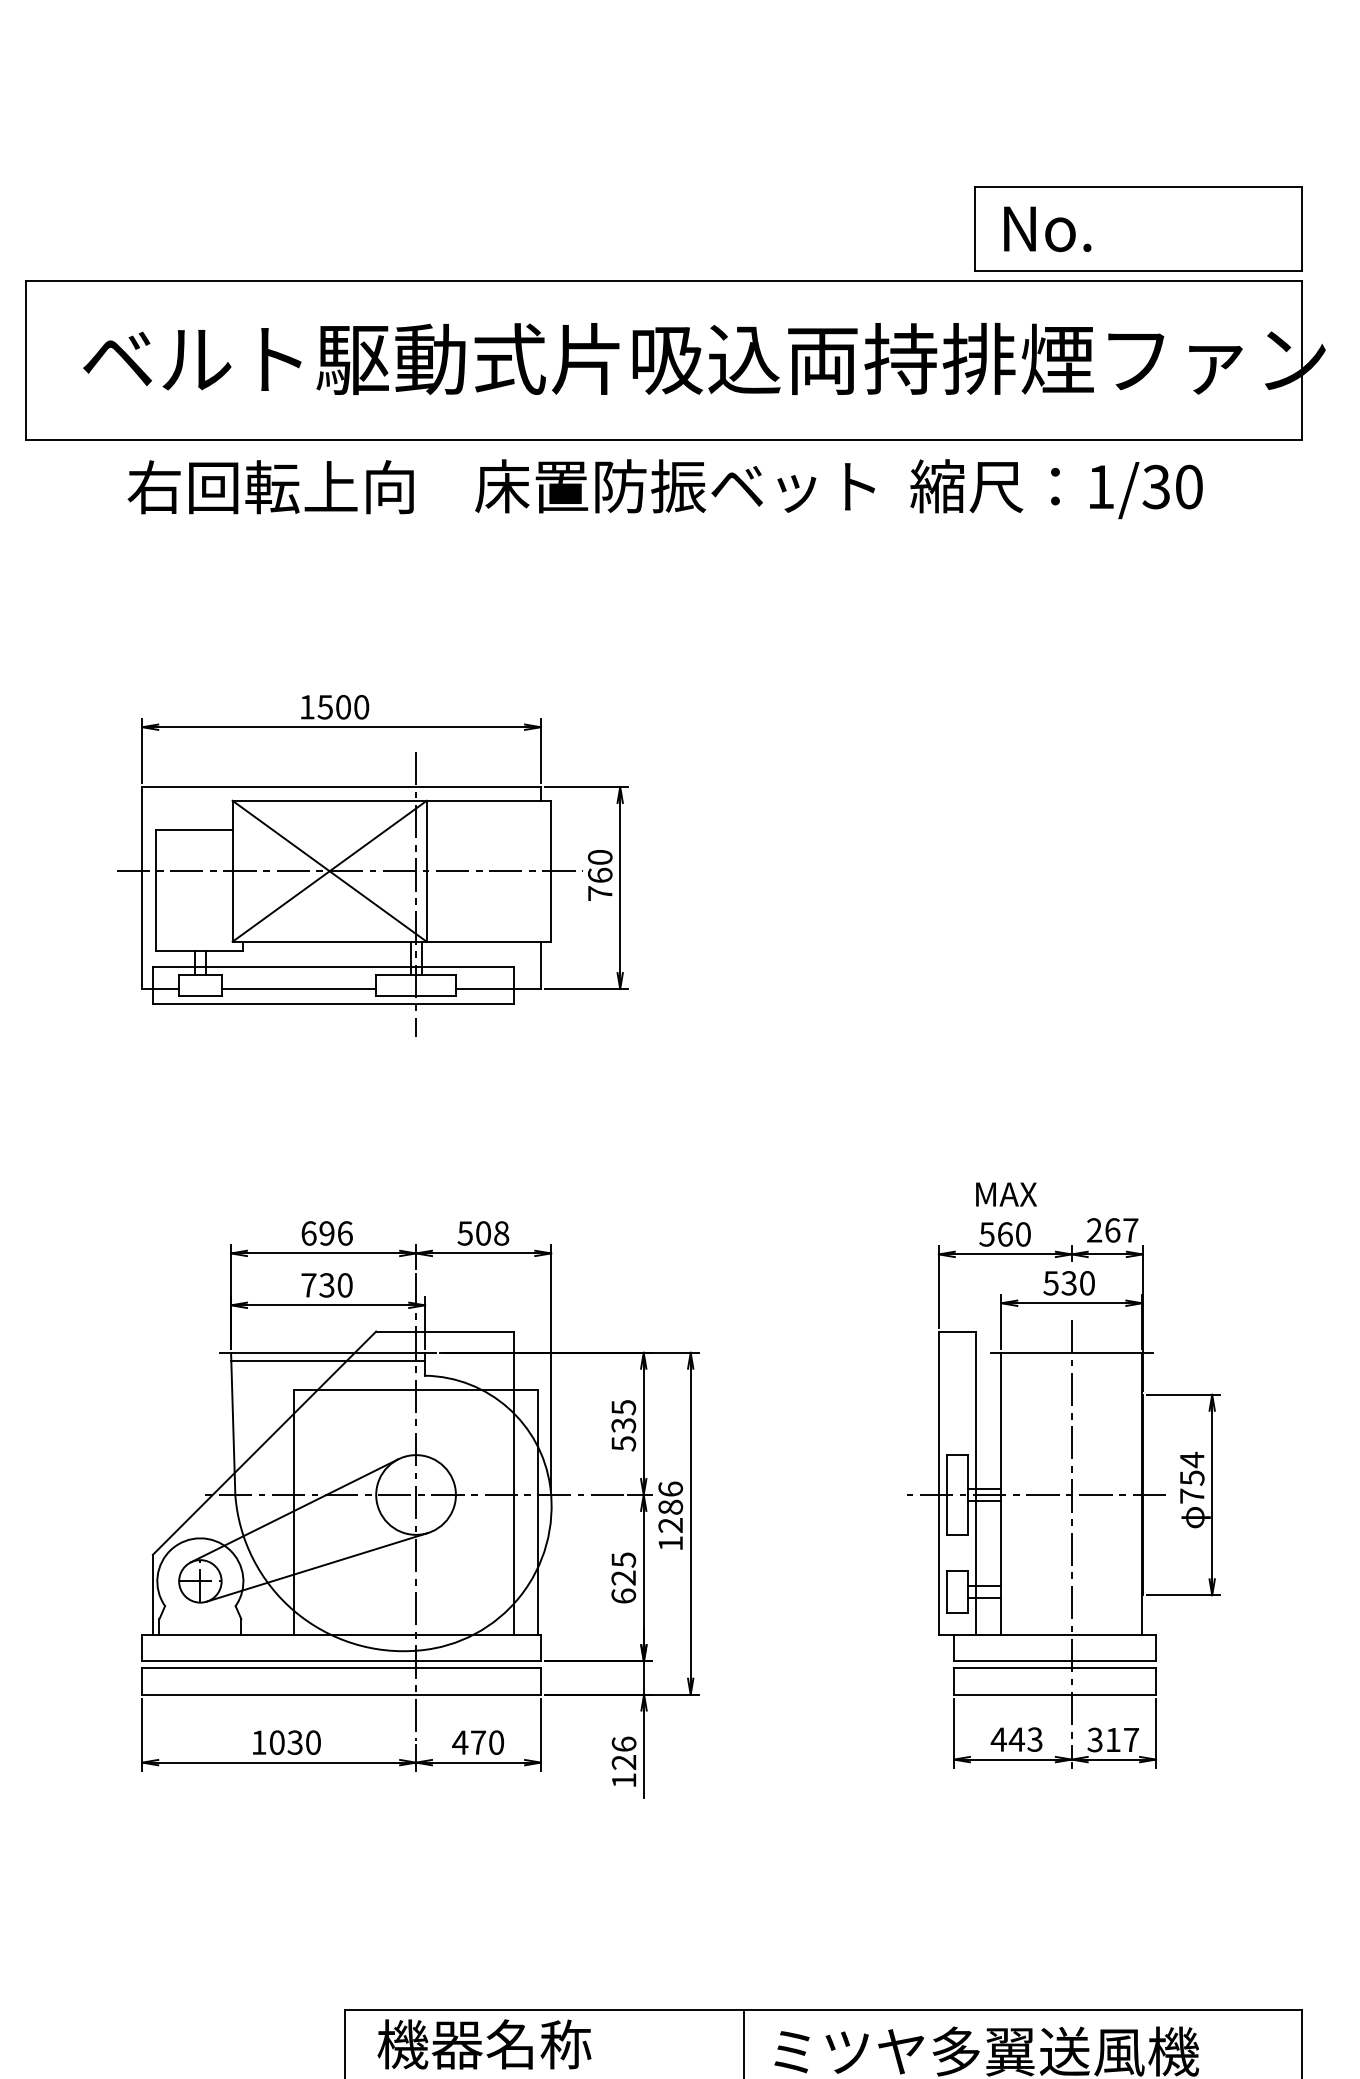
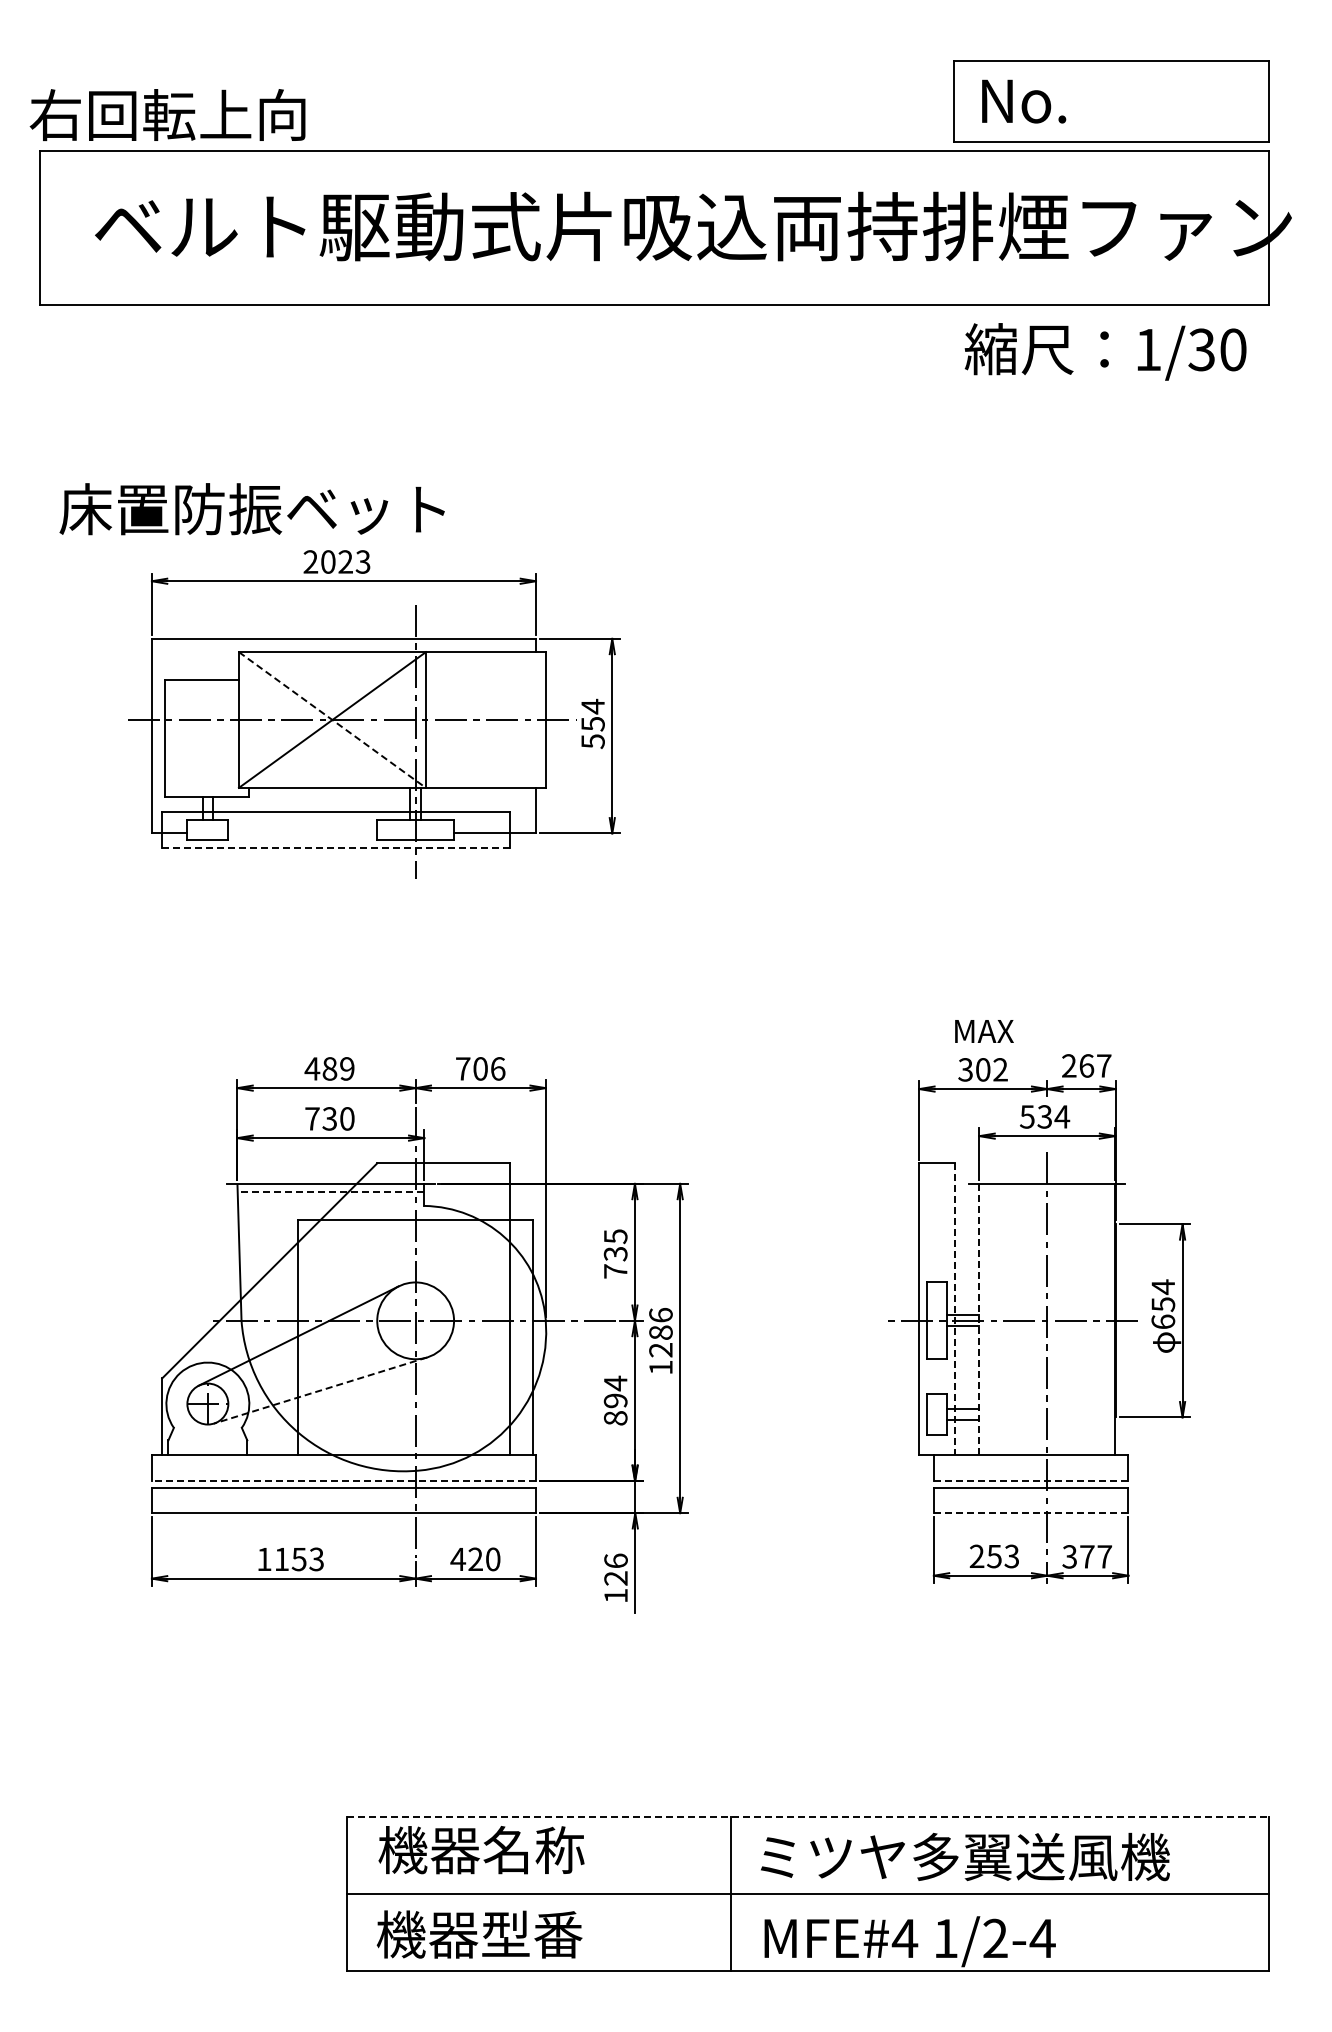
text: (270, 486) -> (167, 114), moved
text: (674, 486) -> (251, 509), moved
text: (1056, 488) -> (1105, 351), moved
text: (333, 706) -> (336, 561), 1500 -> 2023
line: (329, 871) -> (332, 720), solid -> dashed
text: (599, 874) -> (592, 723), 760 -> 554
line: (298, 989) -> (302, 833), removed
line: (332, 1004) -> (335, 848), solid -> dashed
text: (326, 1233) -> (329, 1068), 696 -> 489
text: (483, 1233) -> (480, 1068), 508 -> 706
text: (1005, 1234) -> (983, 1069), 560 -> 302
text: (1087, 1282) -> (1062, 1116), 530 -> 534
line: (327, 1360) -> (330, 1191), solid -> dashed
text: (623, 1443) -> (615, 1271), 535 -> 735
line: (976, 1483) -> (955, 1309), solid -> dashed
line: (1001, 1493) -> (979, 1319), solid -> dashed
text: (1192, 1495) -> (1163, 1321), 754 -> 654
line: (317, 1567) -> (320, 1390), solid -> dashed
text: (623, 1577) -> (615, 1400), 625 -> 894
line: (341, 1660) -> (343, 1480), solid -> dashed
line: (1054, 1660) -> (1030, 1480), solid -> dashed
line: (1054, 1694) -> (1030, 1513), solid -> dashed
text: (1007, 1739) -> (985, 1556), 443 -> 253
text: (1113, 1739) -> (1087, 1556), 317 -> 377
text: (478, 1741) -> (475, 1558), 470 -> 420
text: (294, 1742) -> (298, 1559), 1030 -> 1153
line: (823, 2010) -> (808, 1817), solid -> dashed

